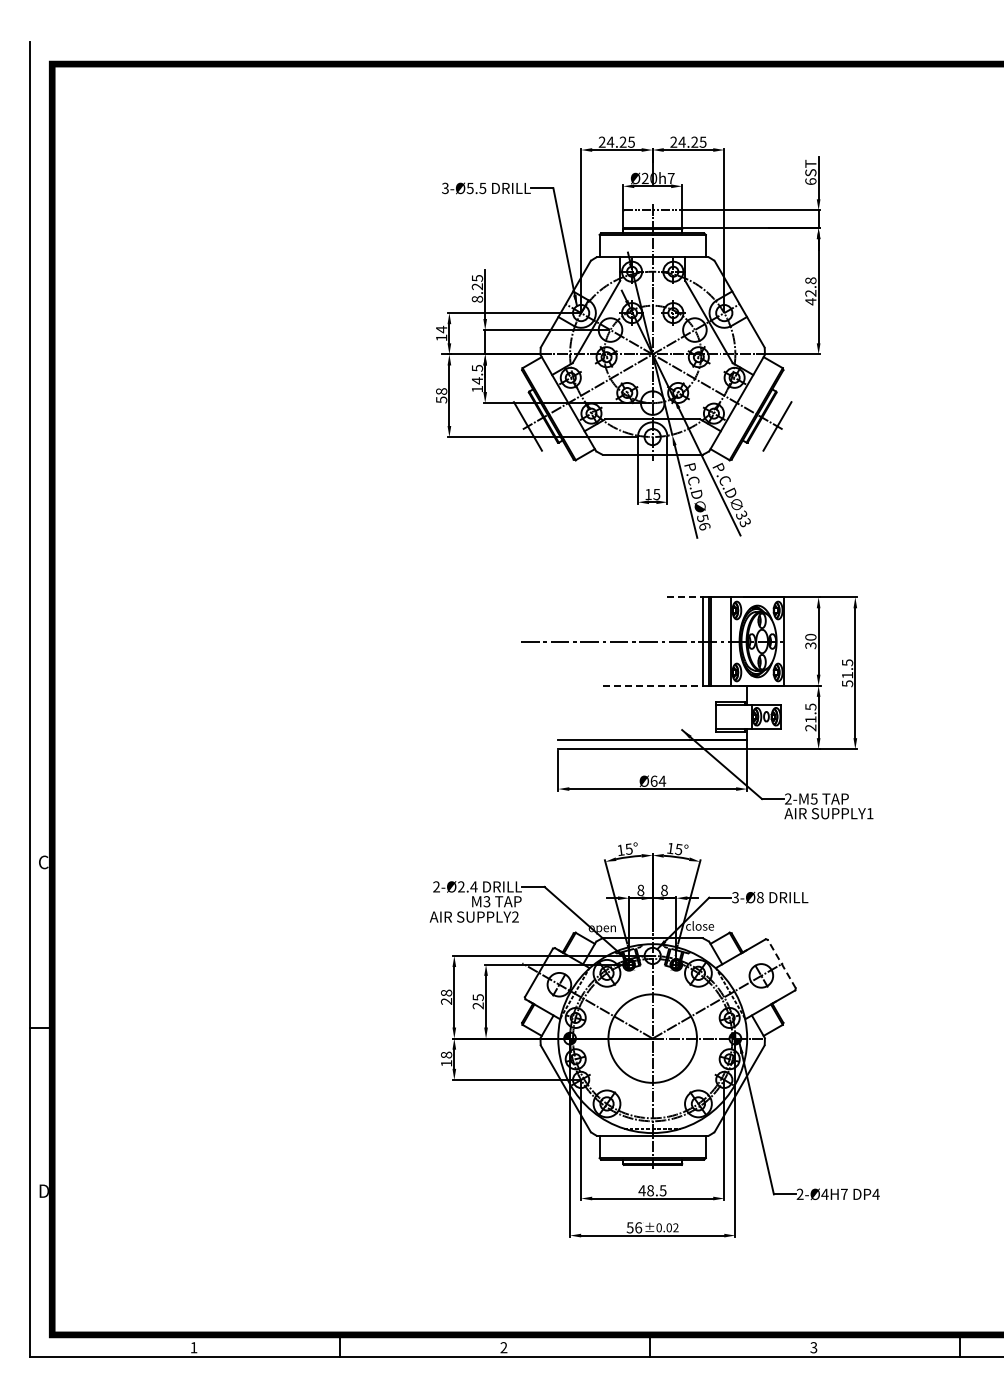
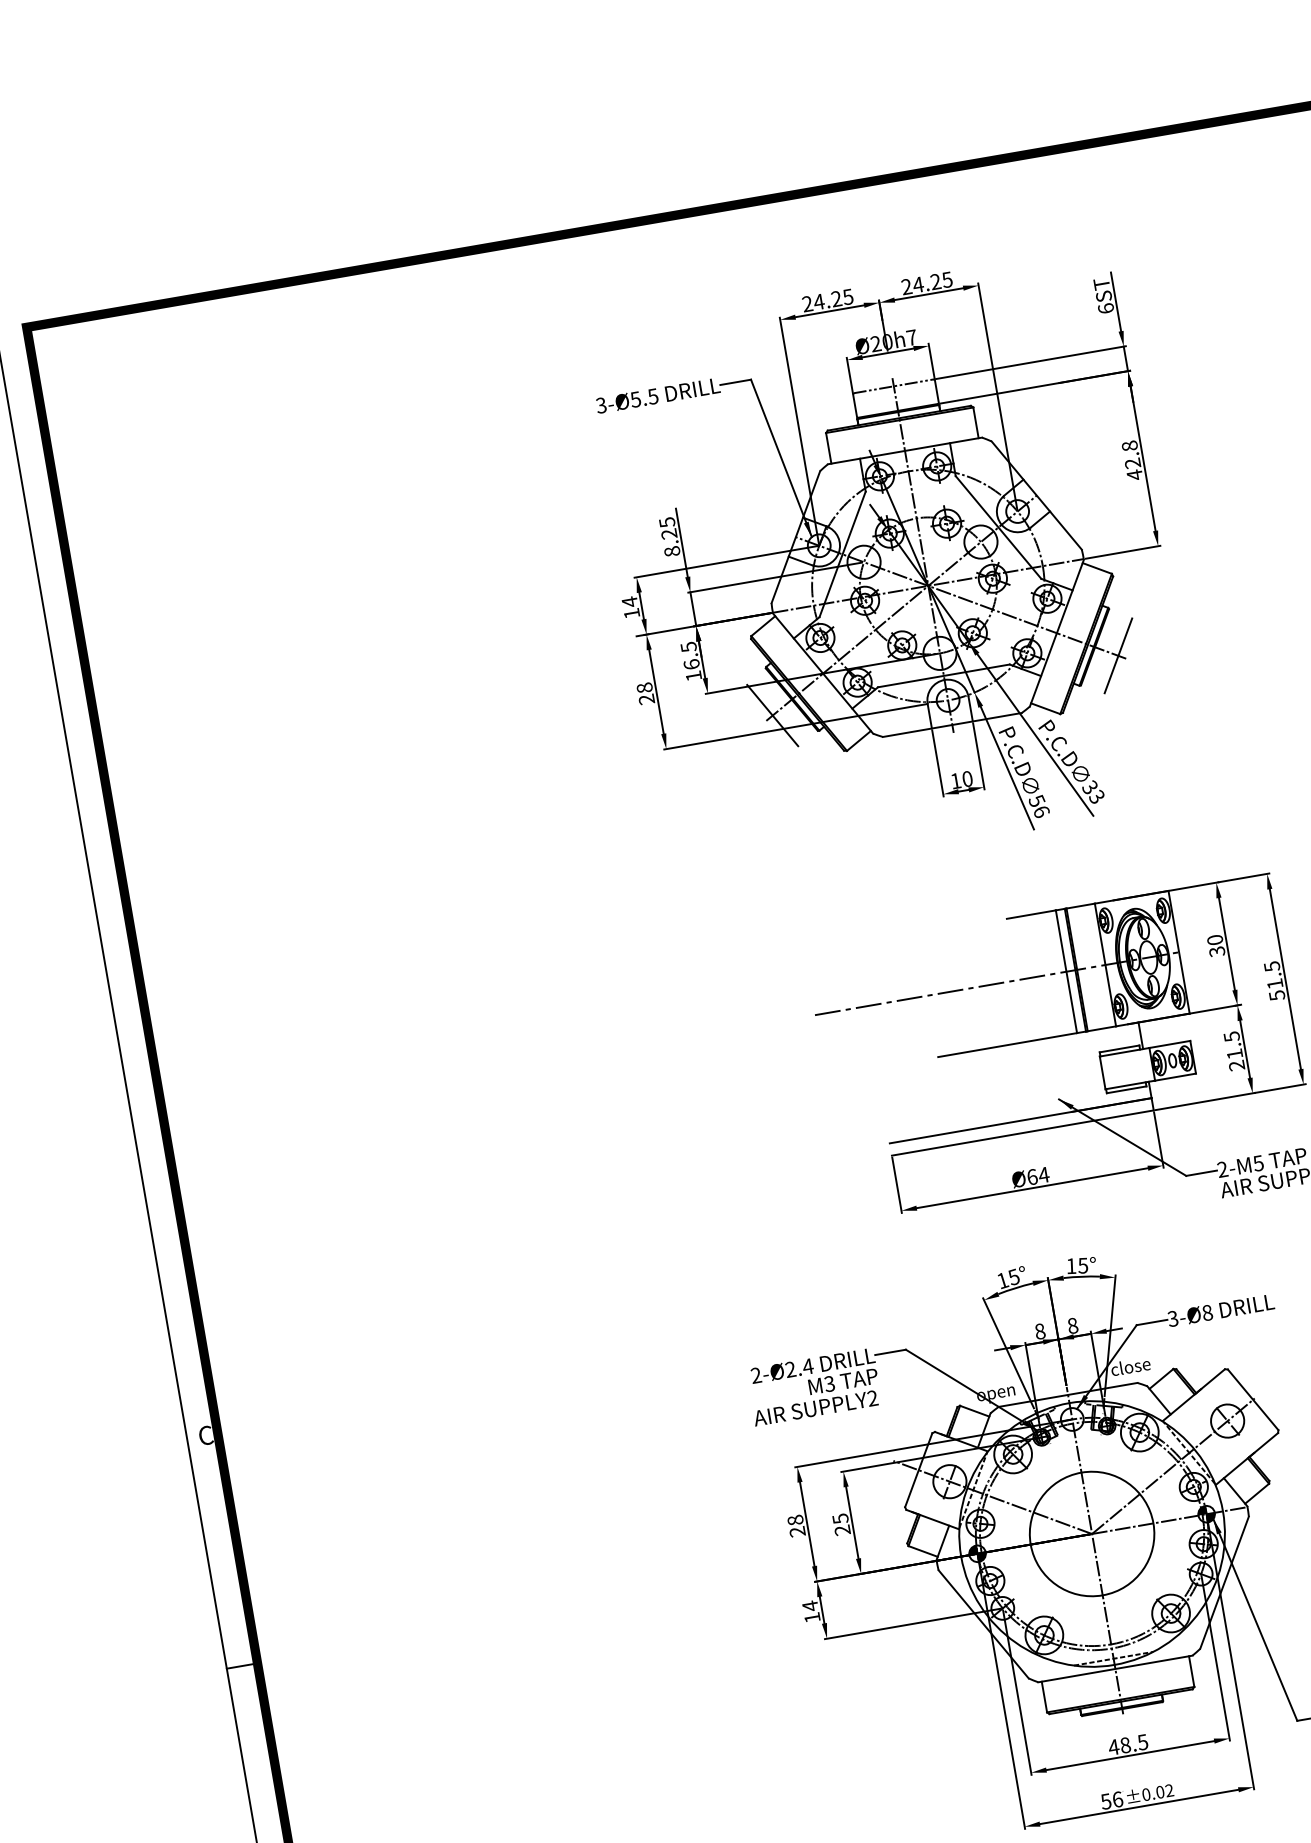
text: (477, 380) -> (691, 664), 14.5 -> 16.5
text: (441, 399) -> (646, 698), 58 -> 28
text: (656, 494) -> (967, 779), 15 -> 10
line: (685, 597) -> (1031, 914), dashed -> solid
line: (653, 685) -> (1008, 1044), dashed -> solid
line: (781, 963) -> (1252, 1399), dashed -> solid
text: (446, 1054) -> (810, 1605), 18 -> 14

